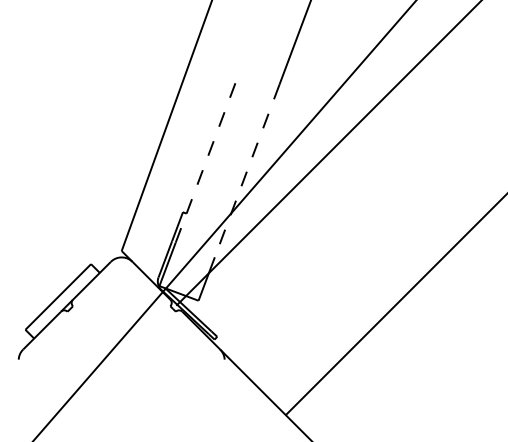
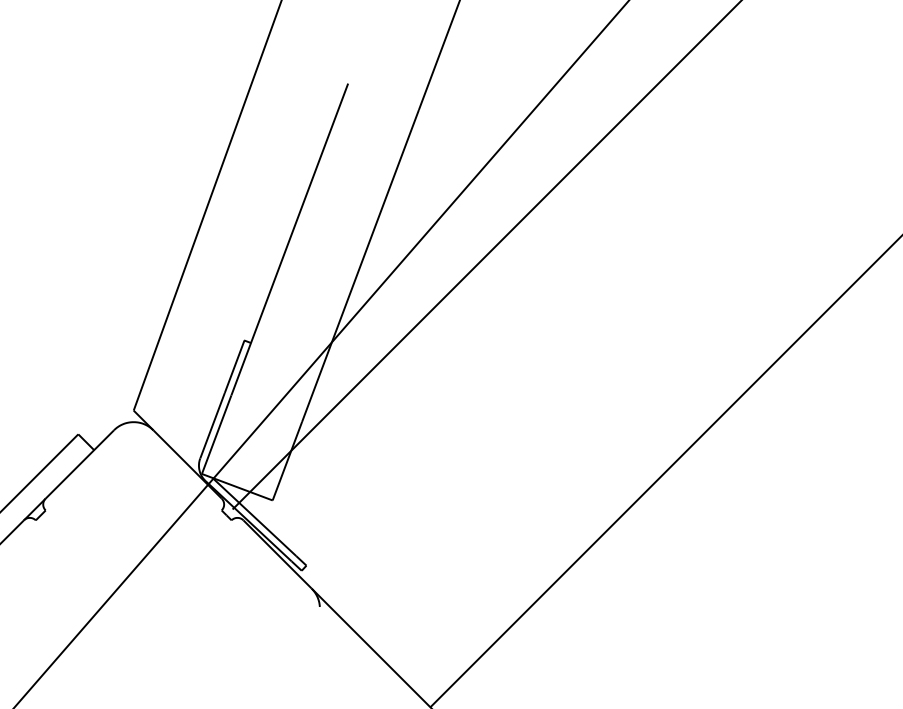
line: (208, 155) -> (290, 237), dashed -> solid
line: (246, 171) -> (359, 266), dashed -> solid

